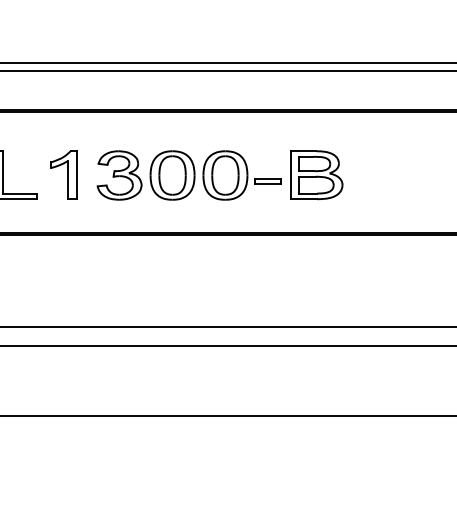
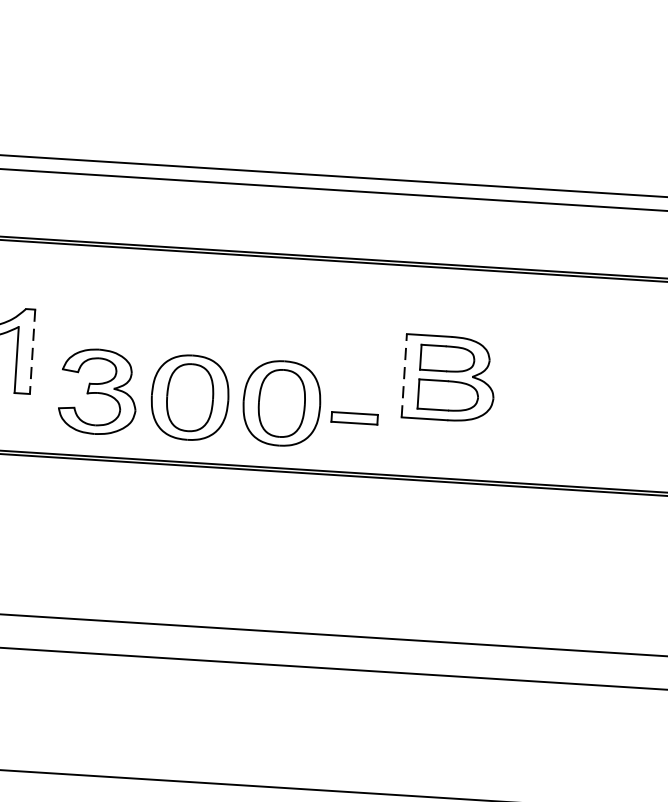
line: (76, 175) -> (32, 352), solid -> dashed
part: (188, 175) -> (217, 399), moved
line: (290, 175) -> (404, 376), solid -> dashed

